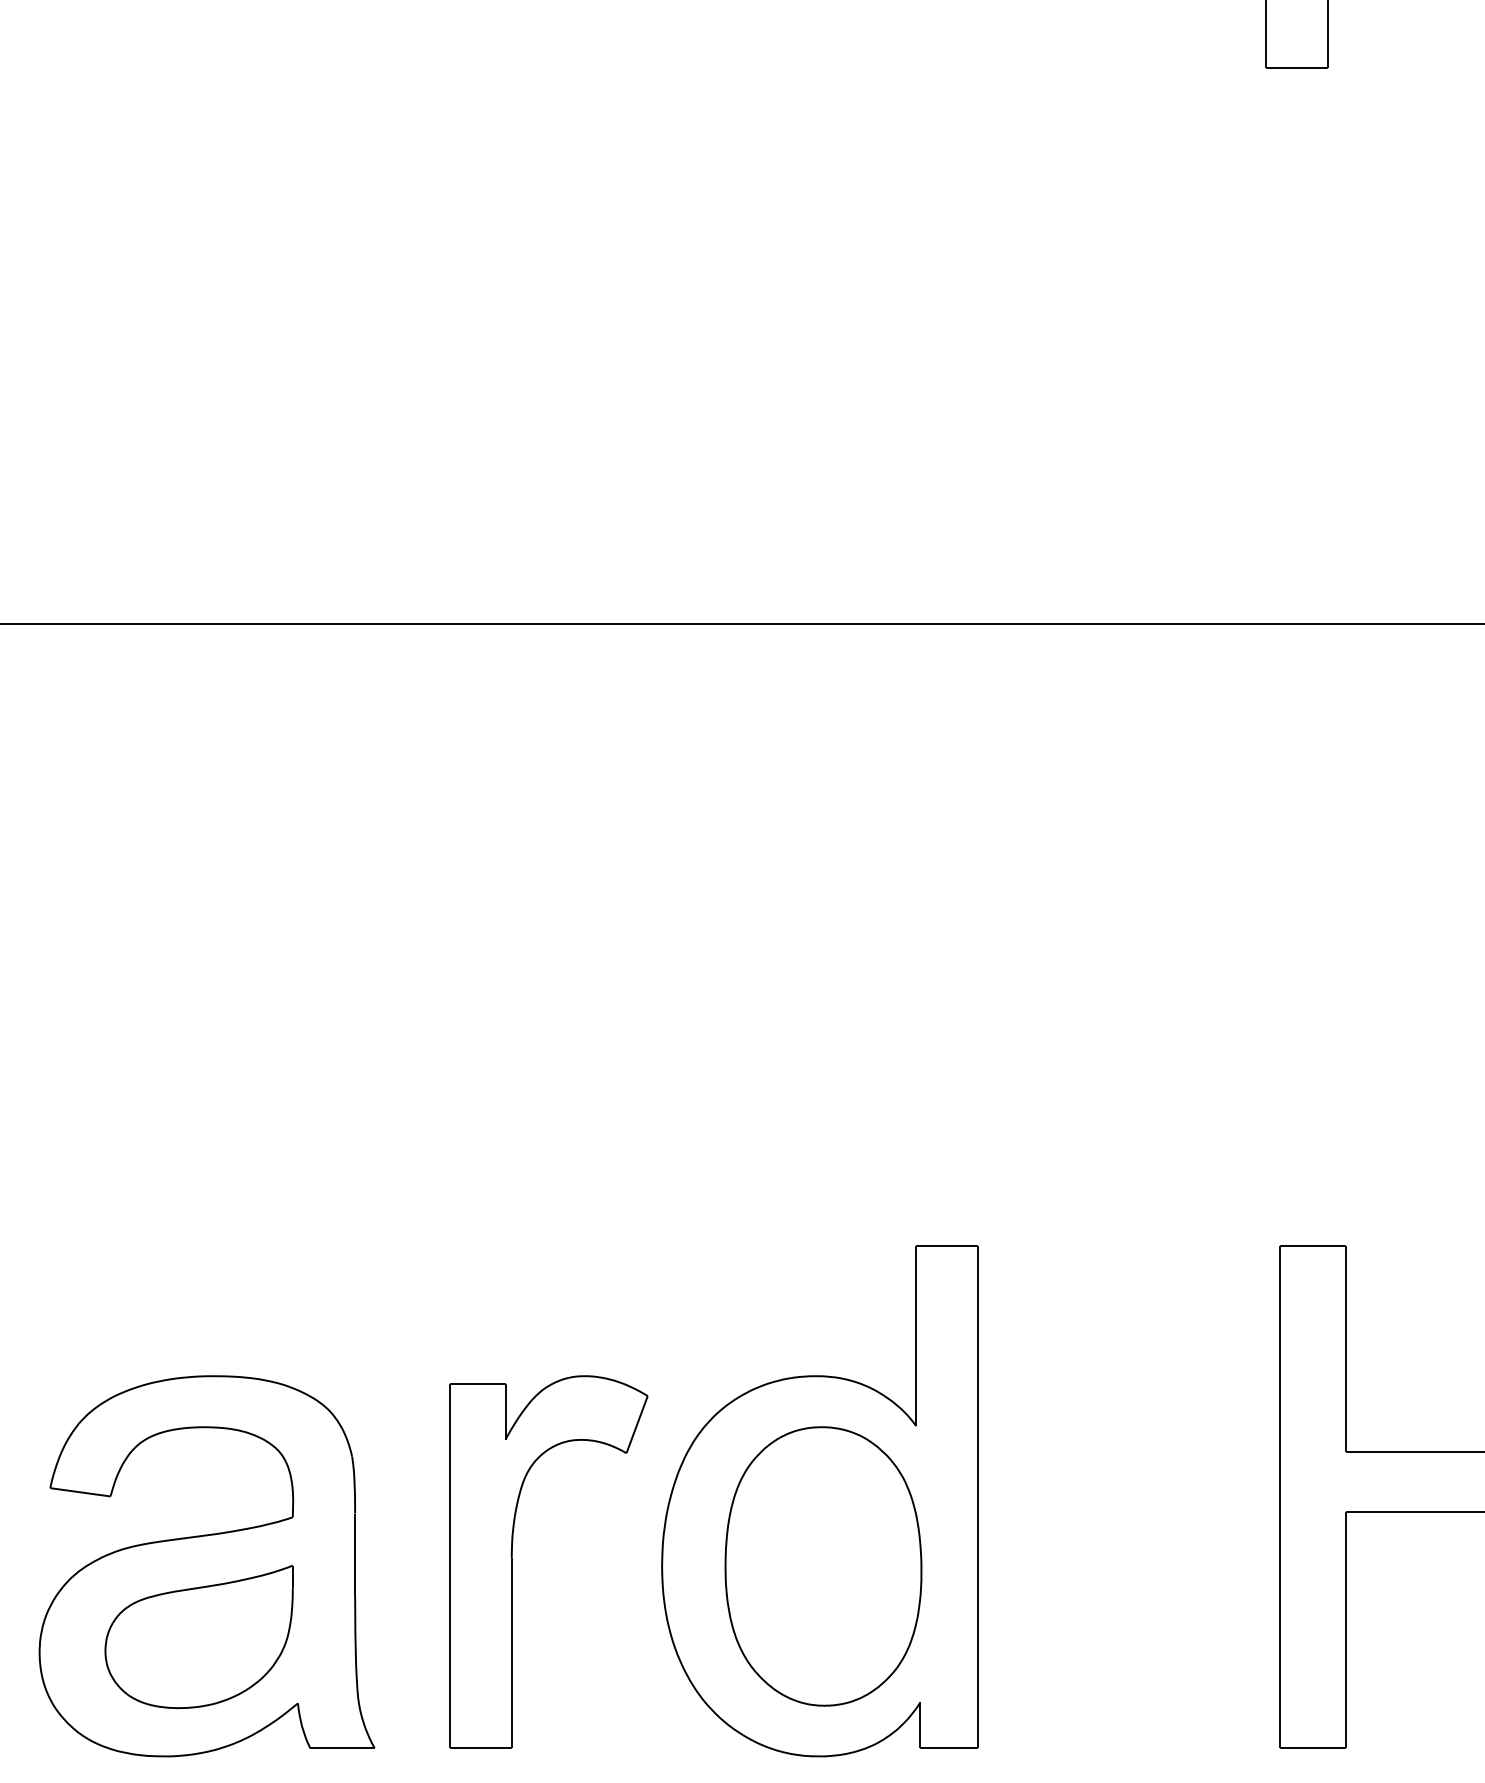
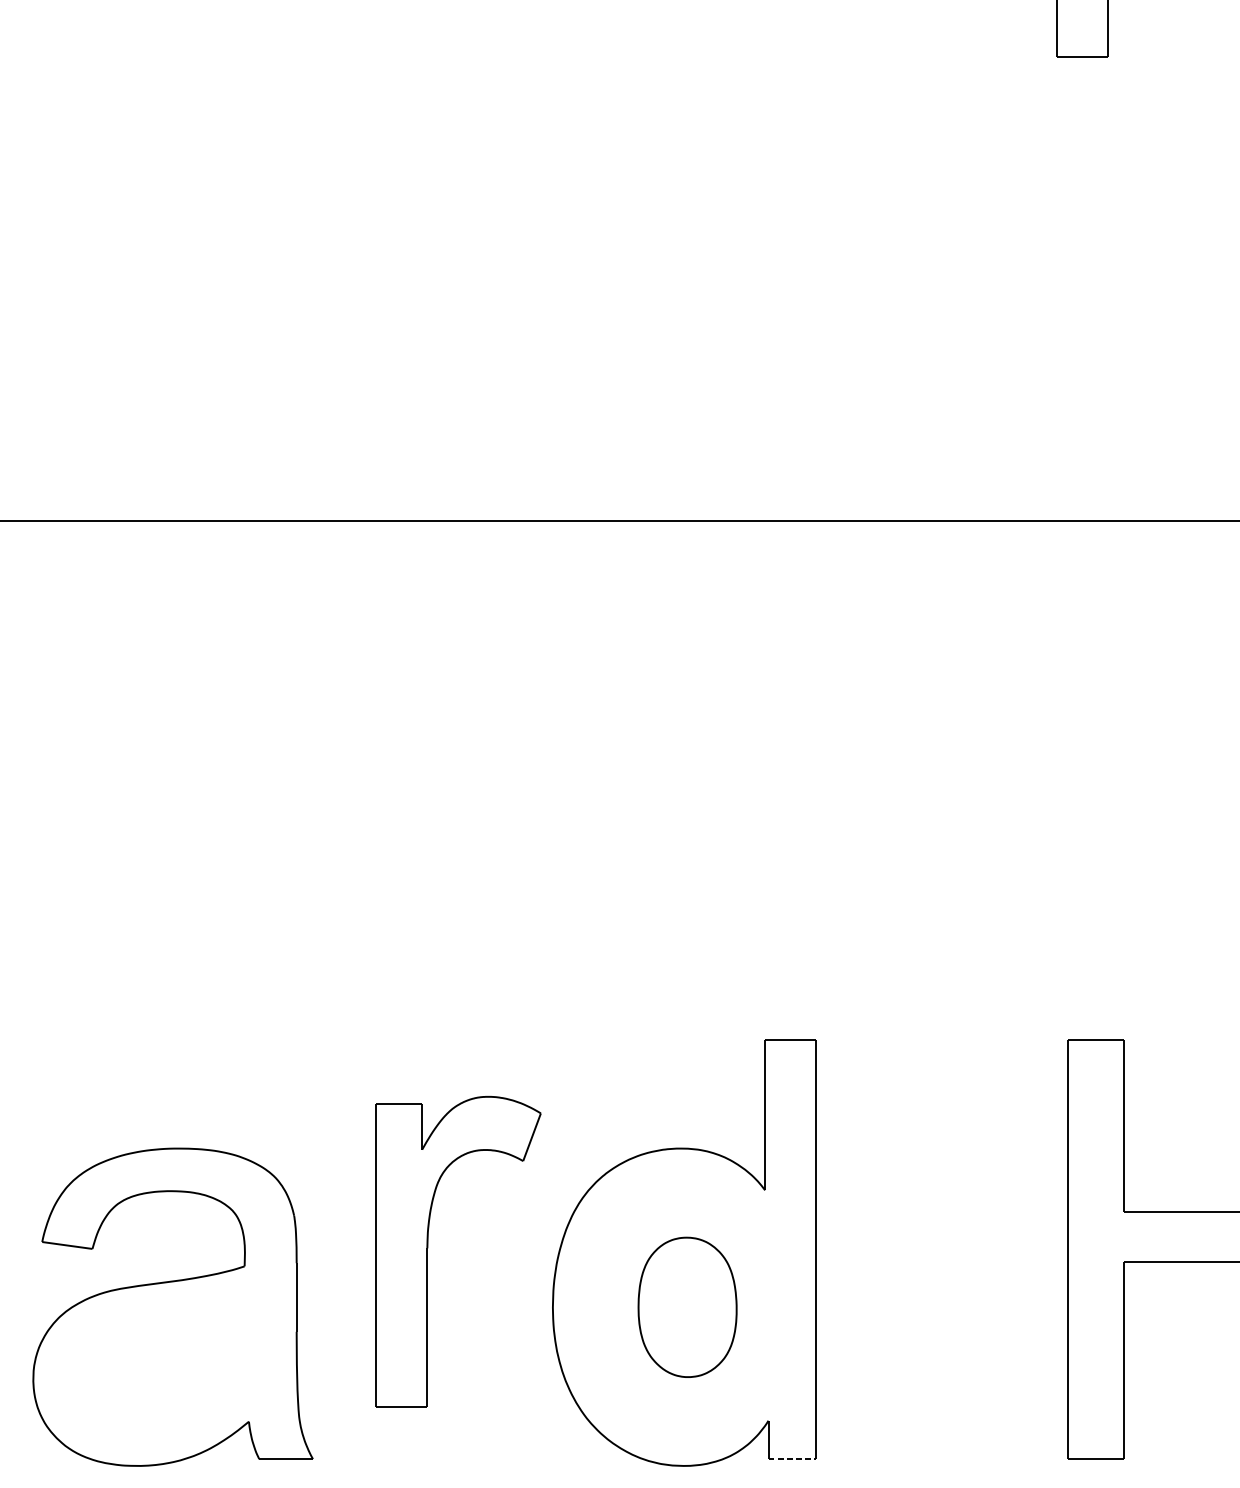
part: (512, 1561) -> (428, 1251), moved
part: (823, 1566) -> (687, 1307), size x0.6
part: (198, 1636) -> (165, 1365), removed
line: (949, 1748) -> (792, 1459), solid -> dashed

